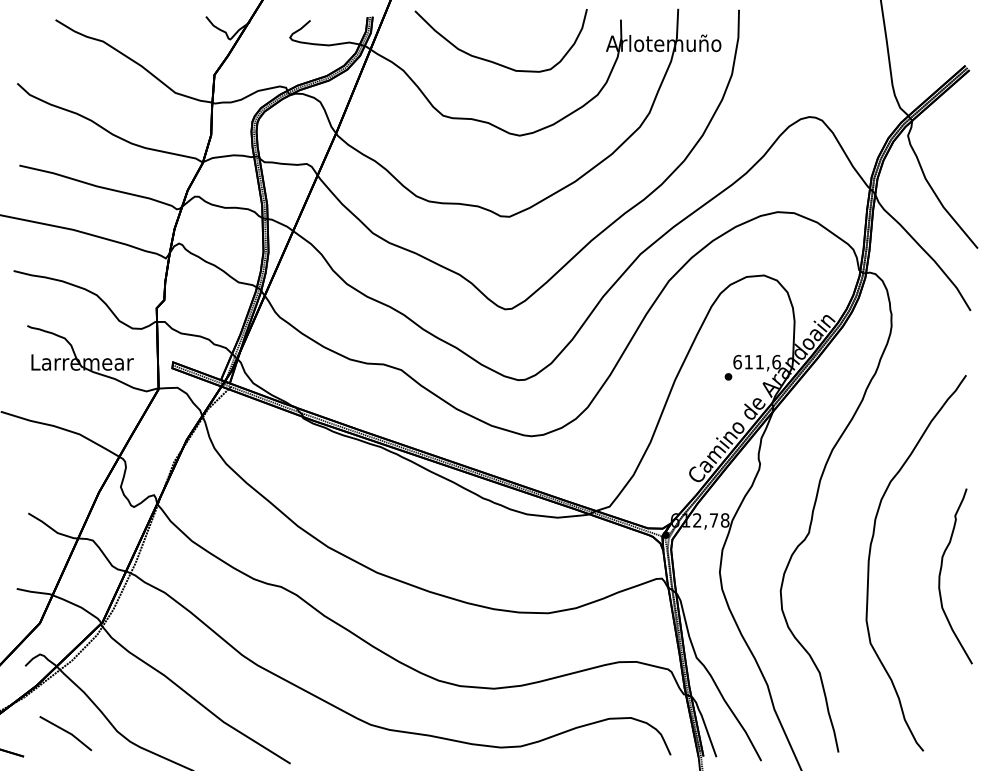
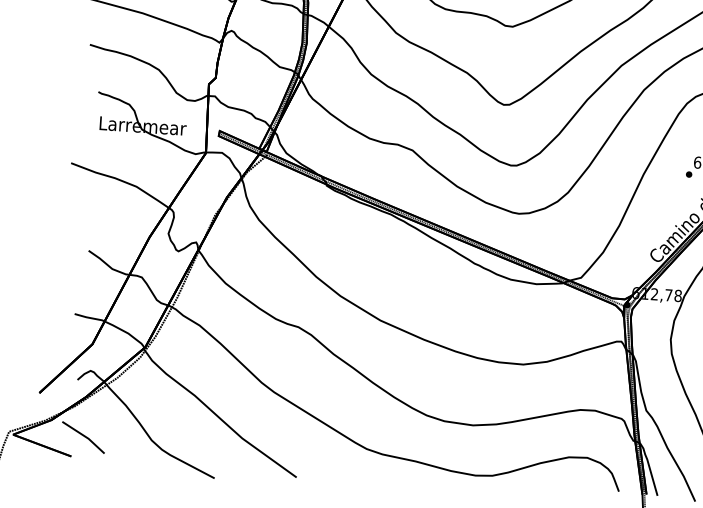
line: (66, 732) -> (84, 436), moved

